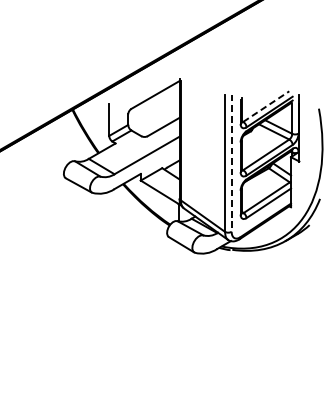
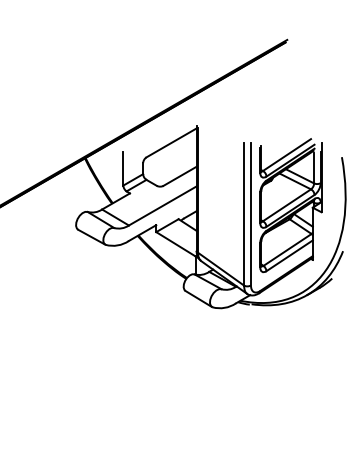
line: (266, 107) -> (287, 155), dashed -> solid
line: (231, 163) -> (250, 214), dashed -> solid

